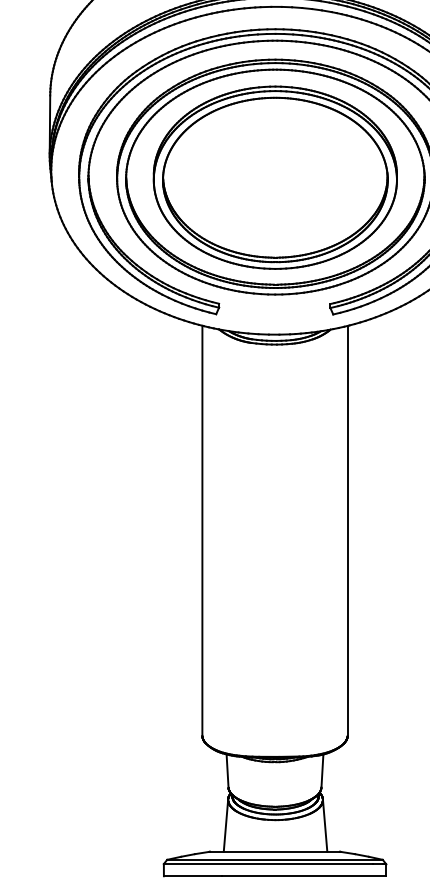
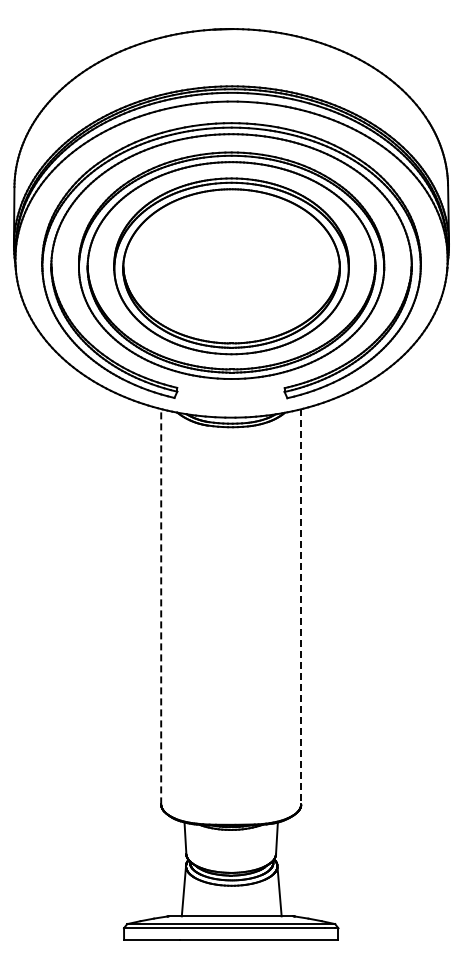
line: (202, 530) -> (161, 606), solid -> dashed
line: (347, 530) -> (301, 606), solid -> dashed

